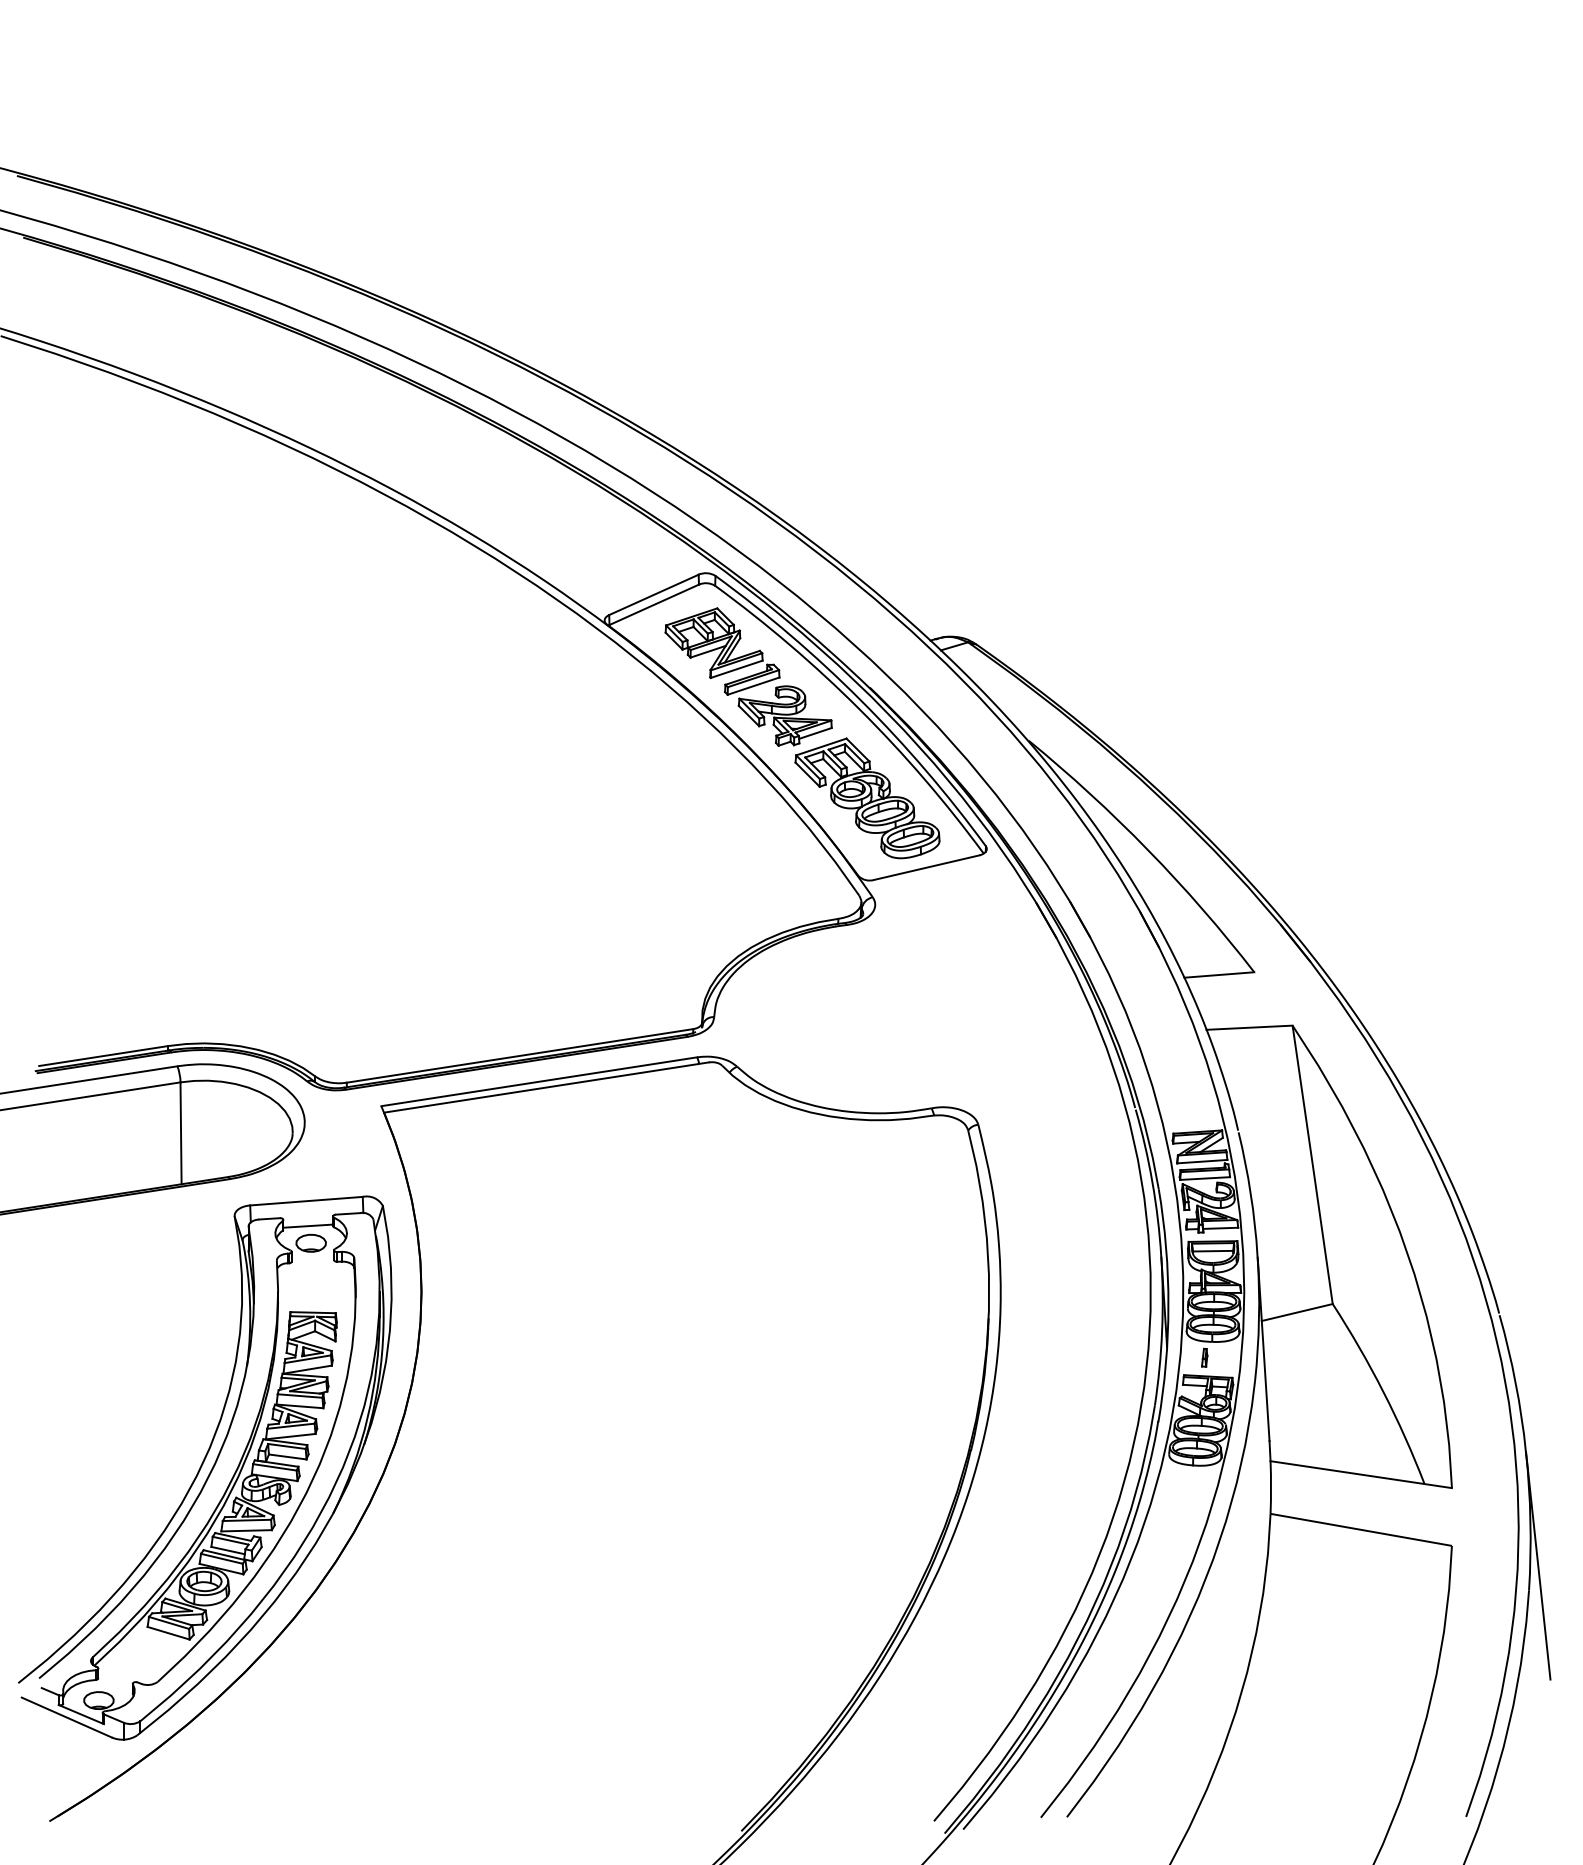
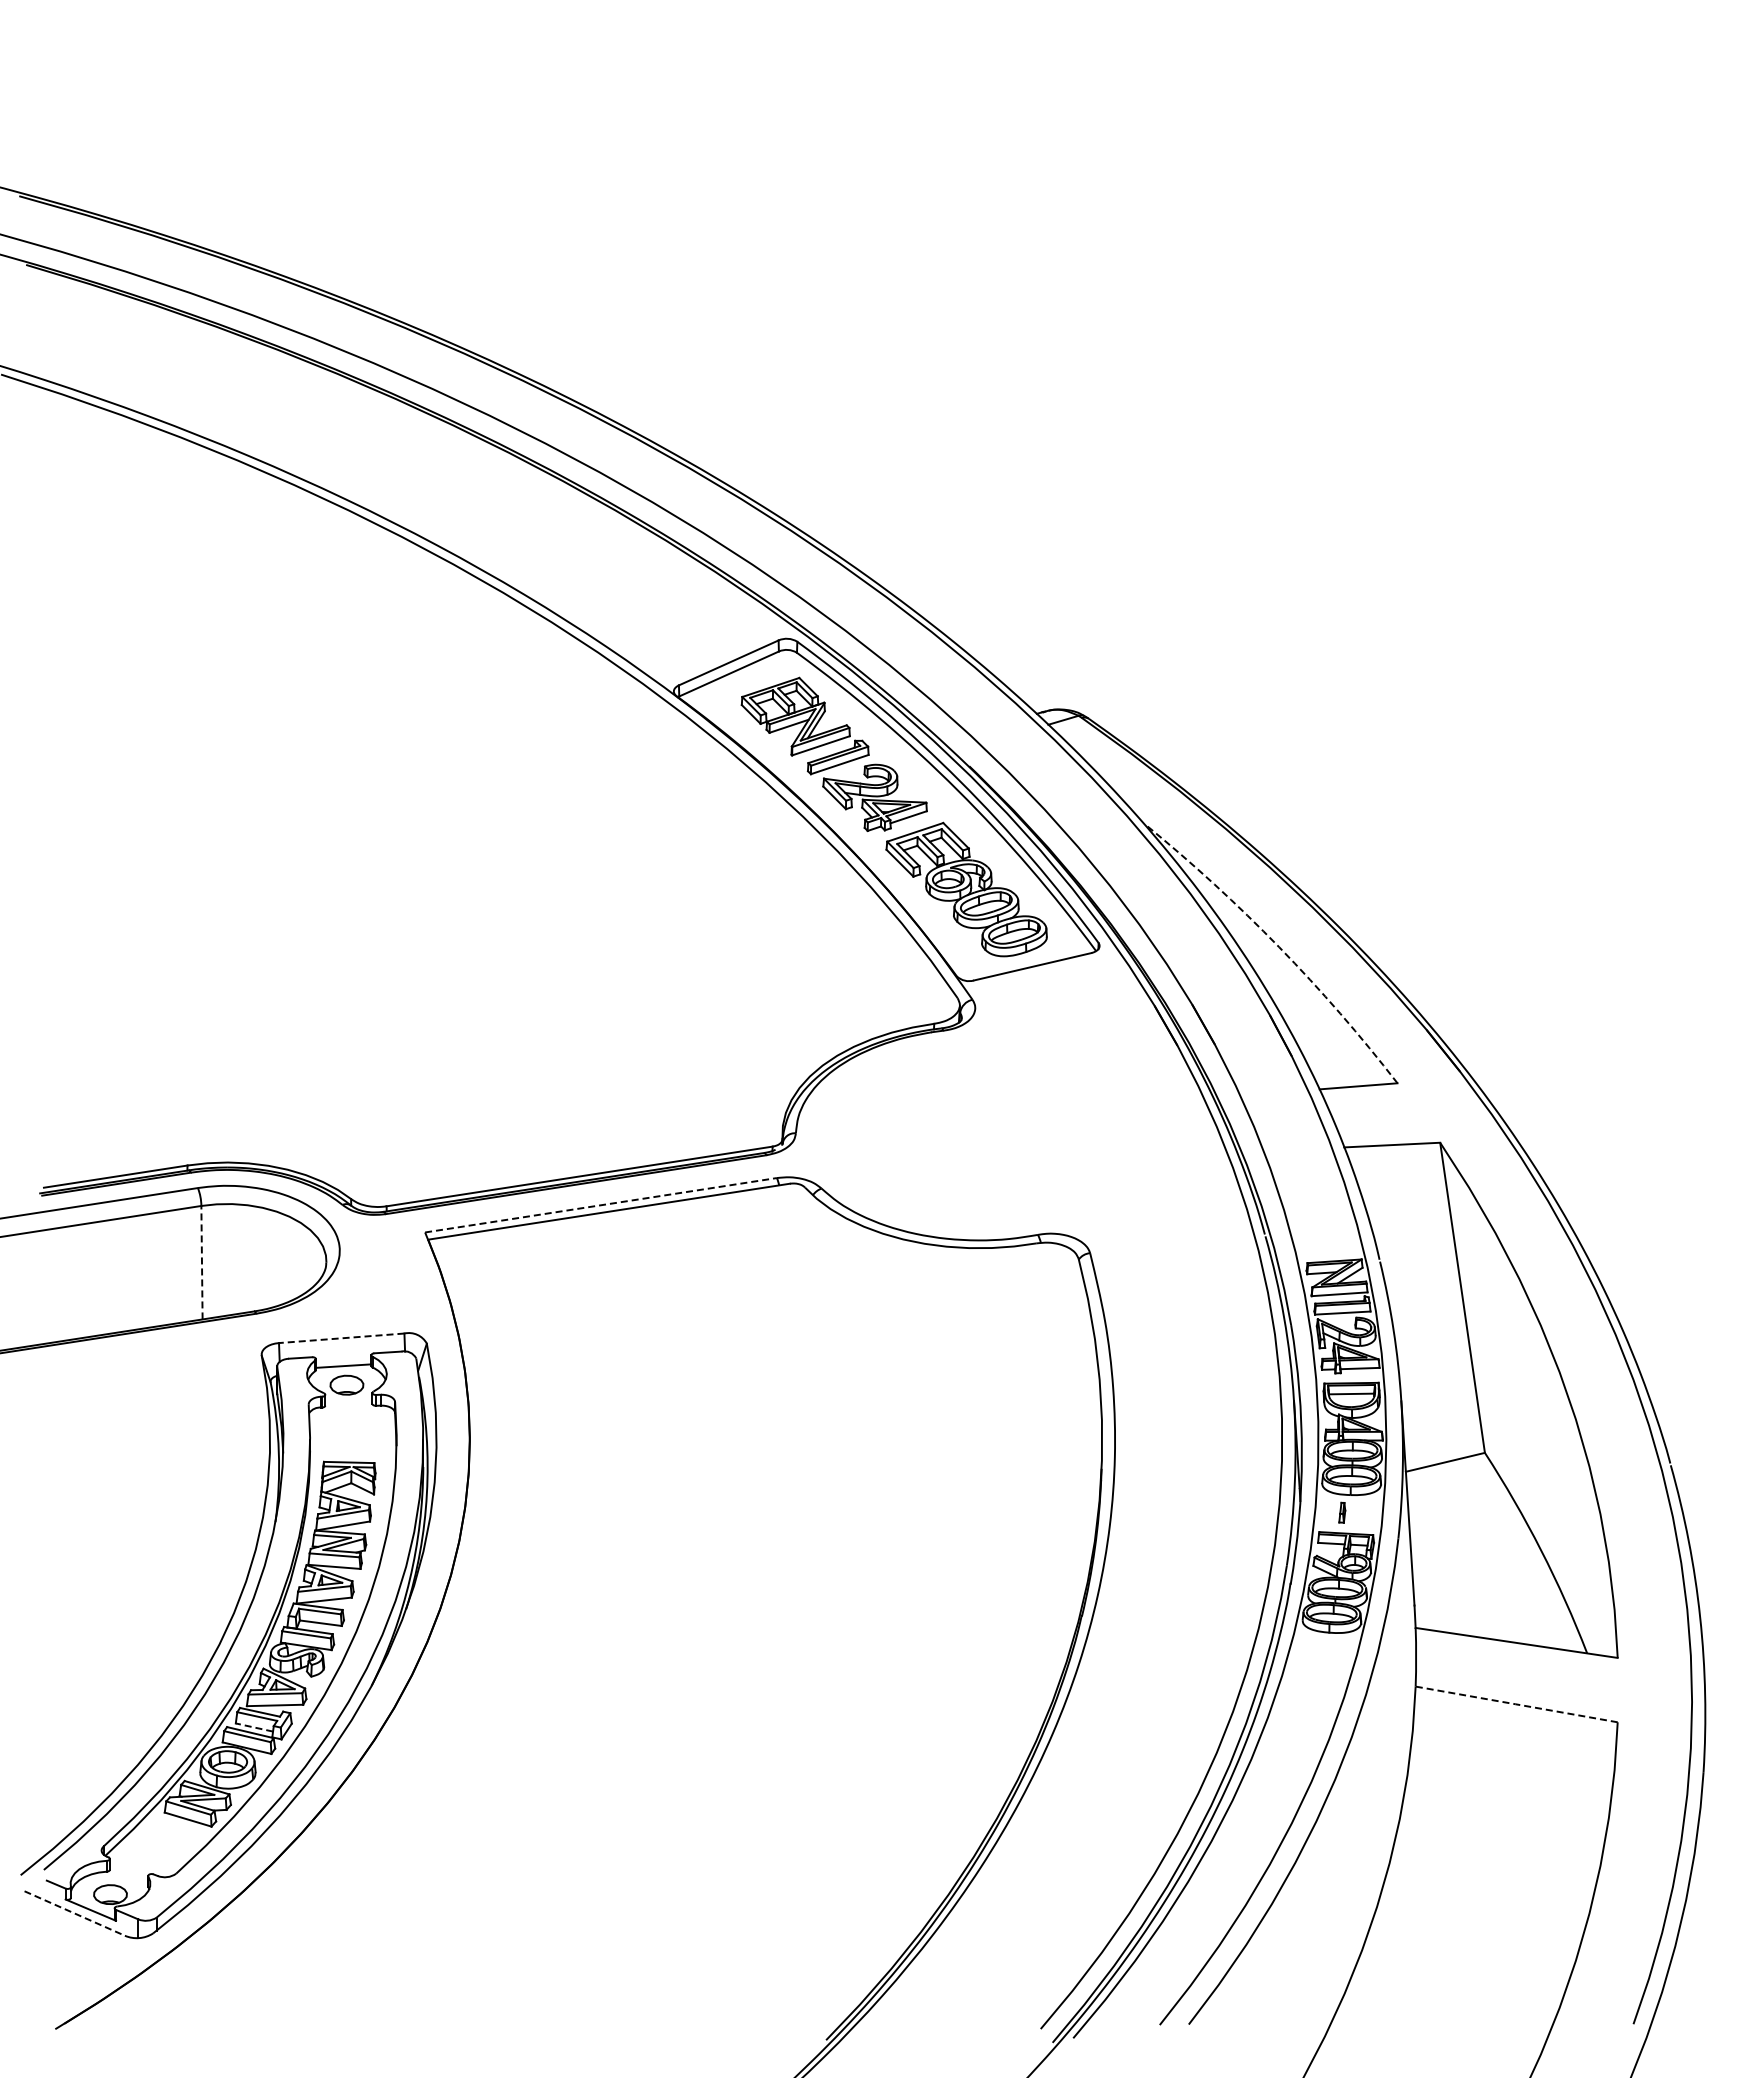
arc: (1148, 850) -> (1279, 947), solid -> dashed
line: (539, 1081) -> (601, 1205), solid -> dashed
line: (180, 1133) -> (201, 1262), solid -> dashed
line: (306, 1201) -> (341, 1338), solid -> dashed
line: (1360, 1529) -> (1515, 1704), solid -> dashed
line: (227, 1550) -> (253, 1727), solid -> dashed
line: (1537, 1565) -> (1713, 1744), removed
line: (66, 1717) -> (74, 1913), solid -> dashed

